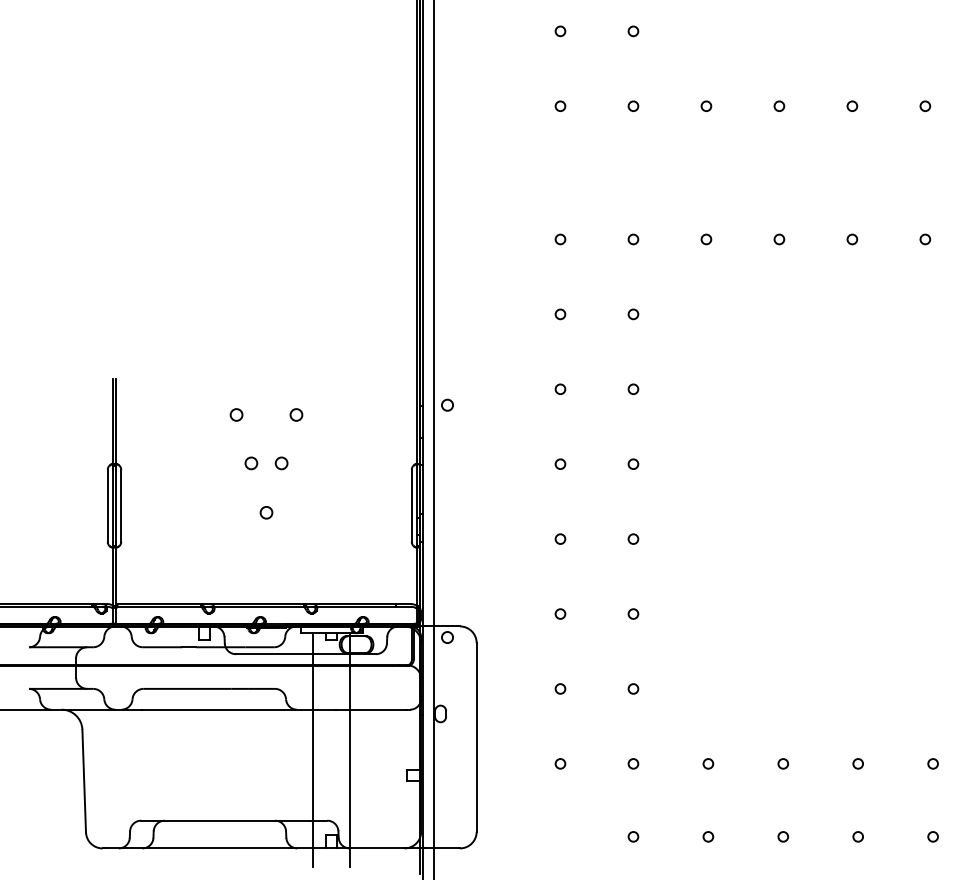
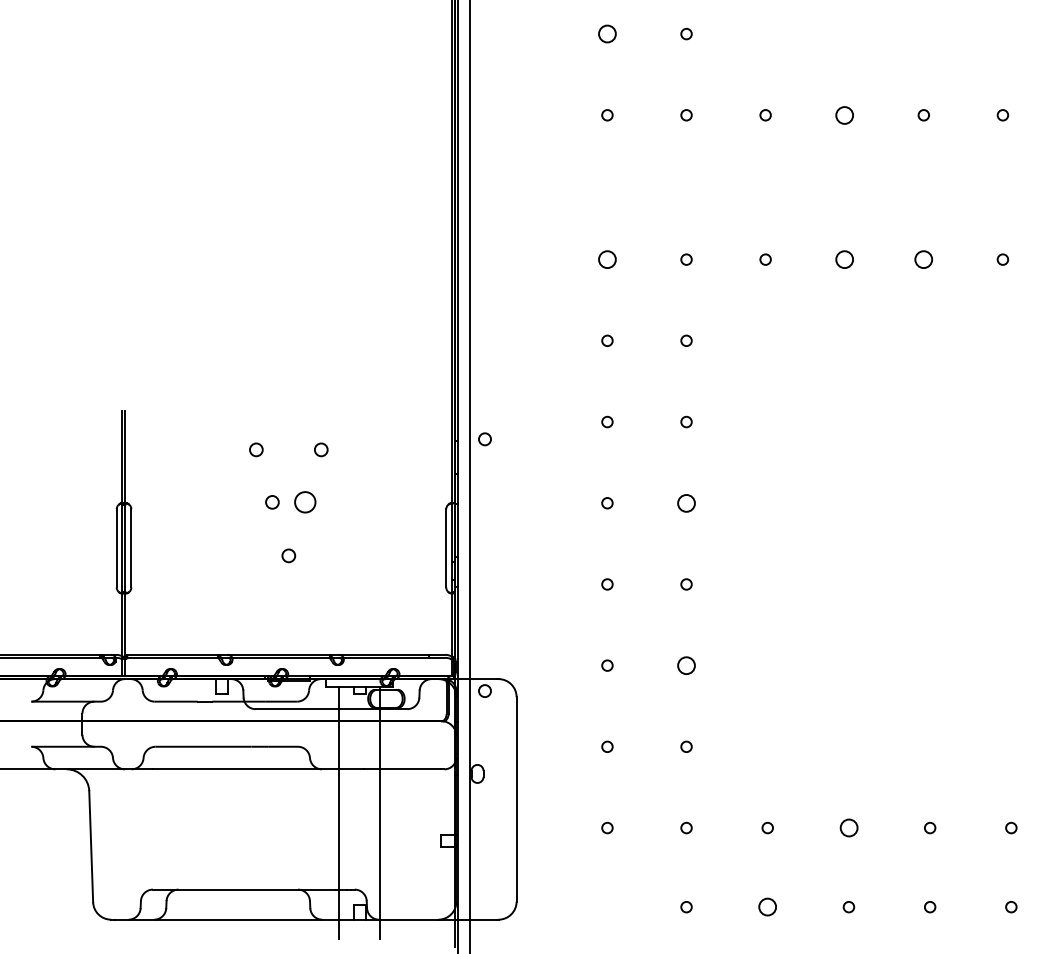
circle: (560, 31) -> (607, 34), size x1.6
circle: (779, 105) -> (844, 114), size x1.6
circle: (560, 239) -> (607, 259), size x1.6
circle: (779, 239) -> (844, 259), size x1.6
circle: (852, 239) -> (923, 259), size x1.6
circle: (281, 463) -> (305, 502), size x1.6
circle: (633, 463) -> (686, 502), size x1.6
circle: (633, 613) -> (686, 665), size x1.6
circle: (782, 763) -> (848, 827), size x1.6
circle: (708, 836) -> (767, 906), size x1.6

